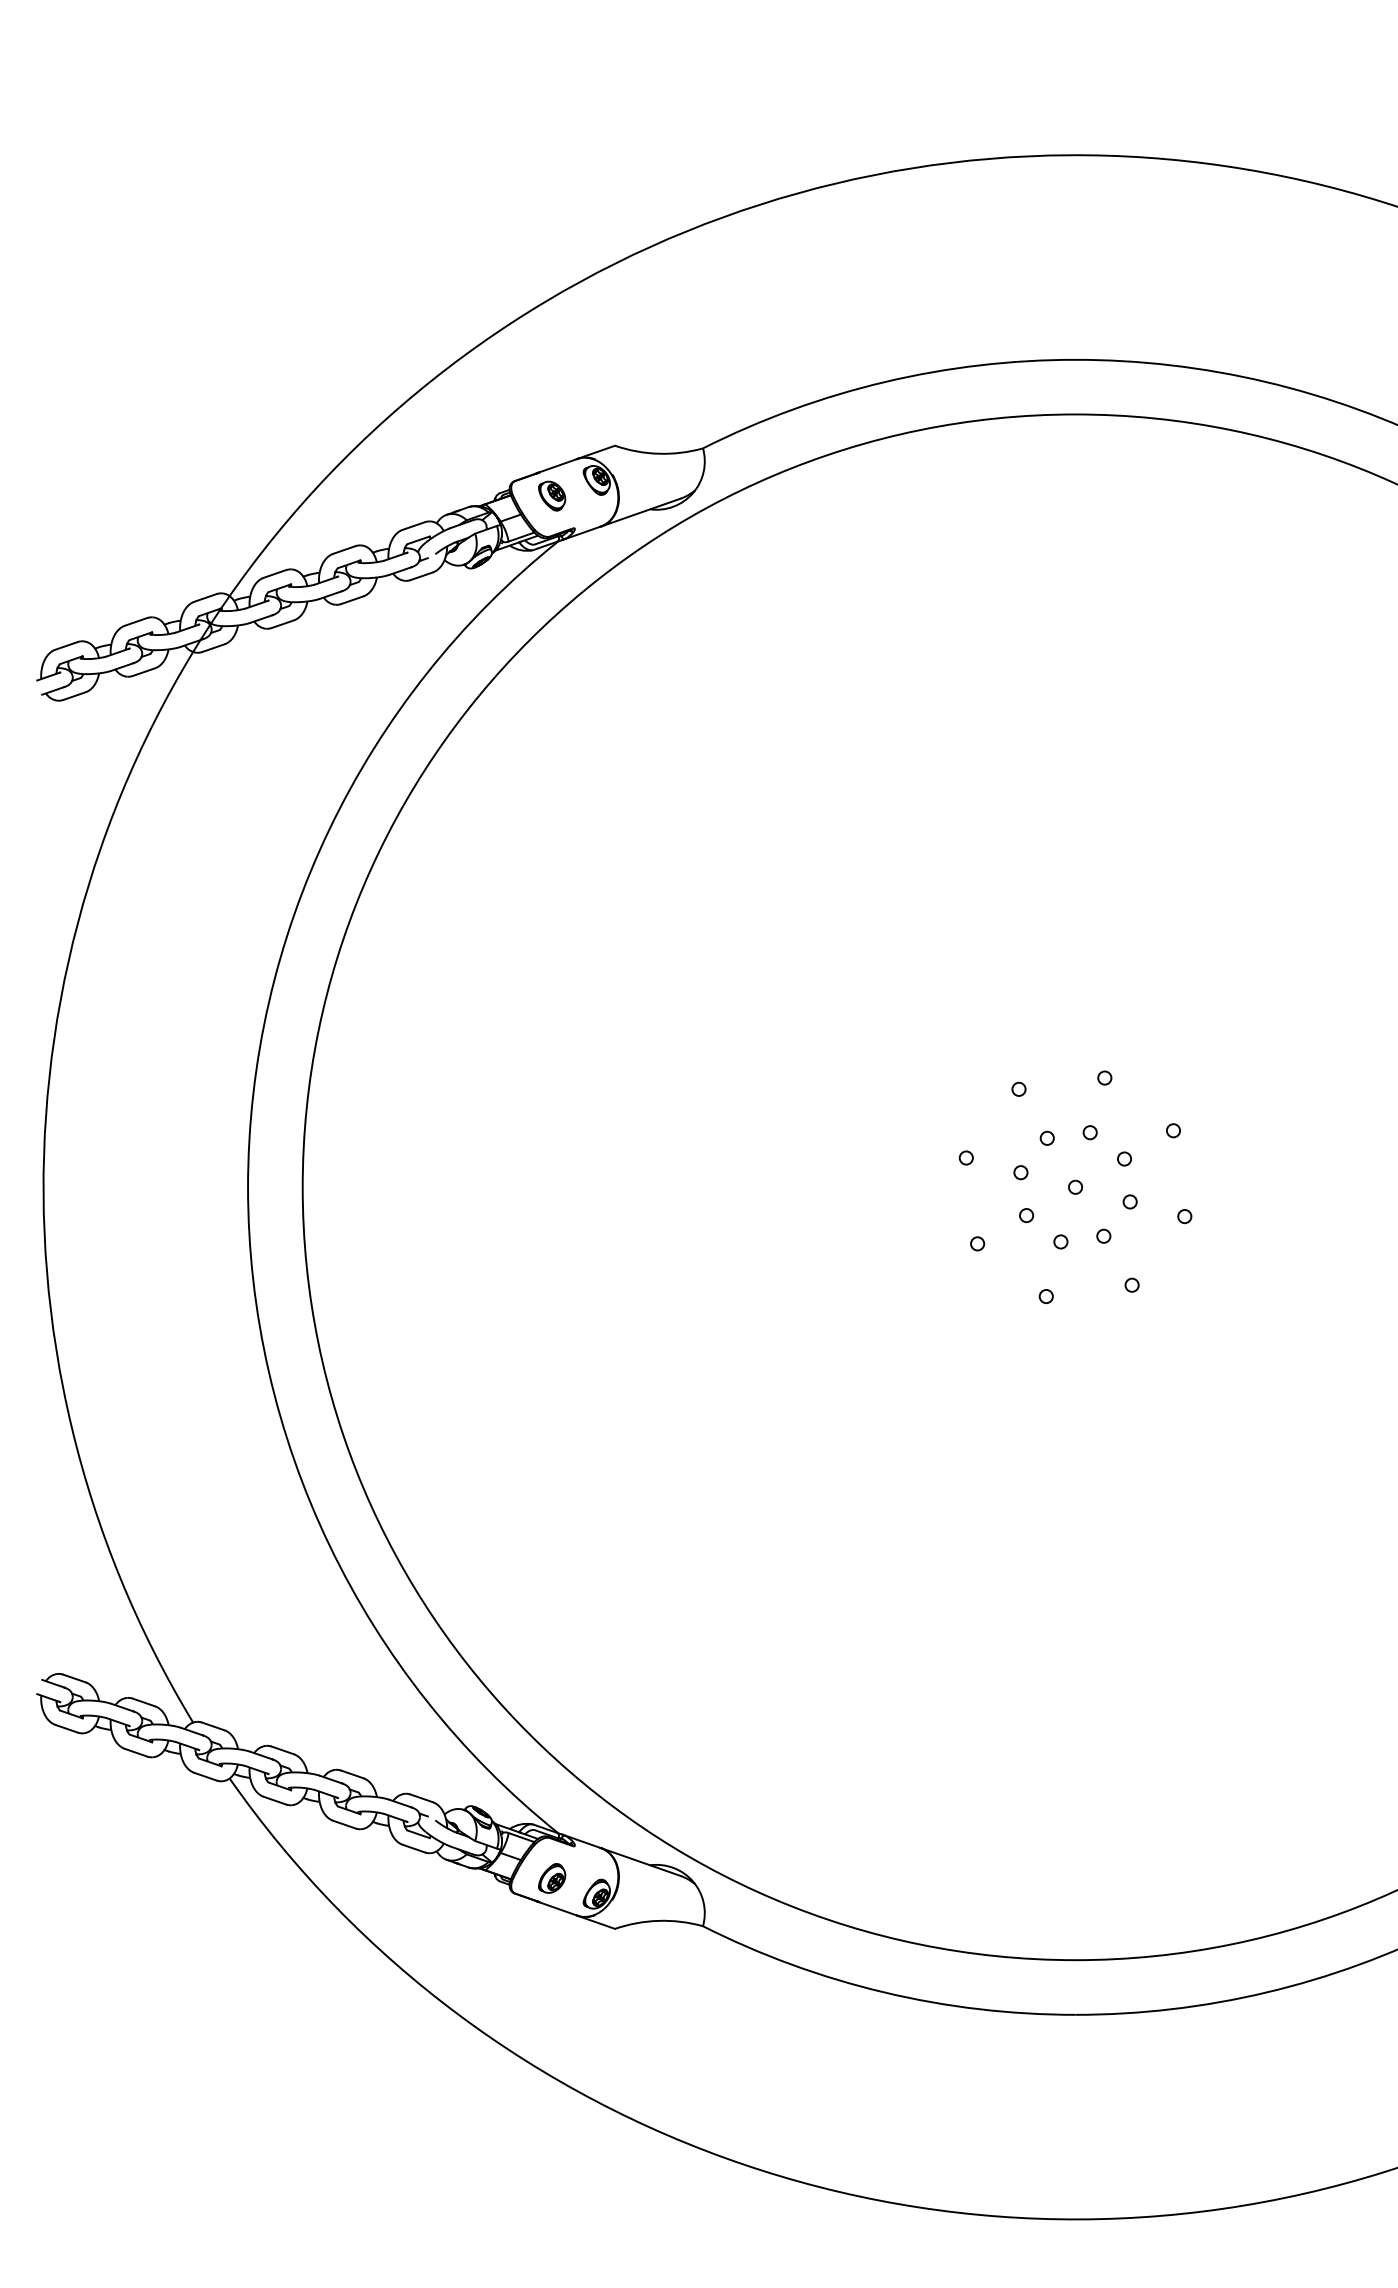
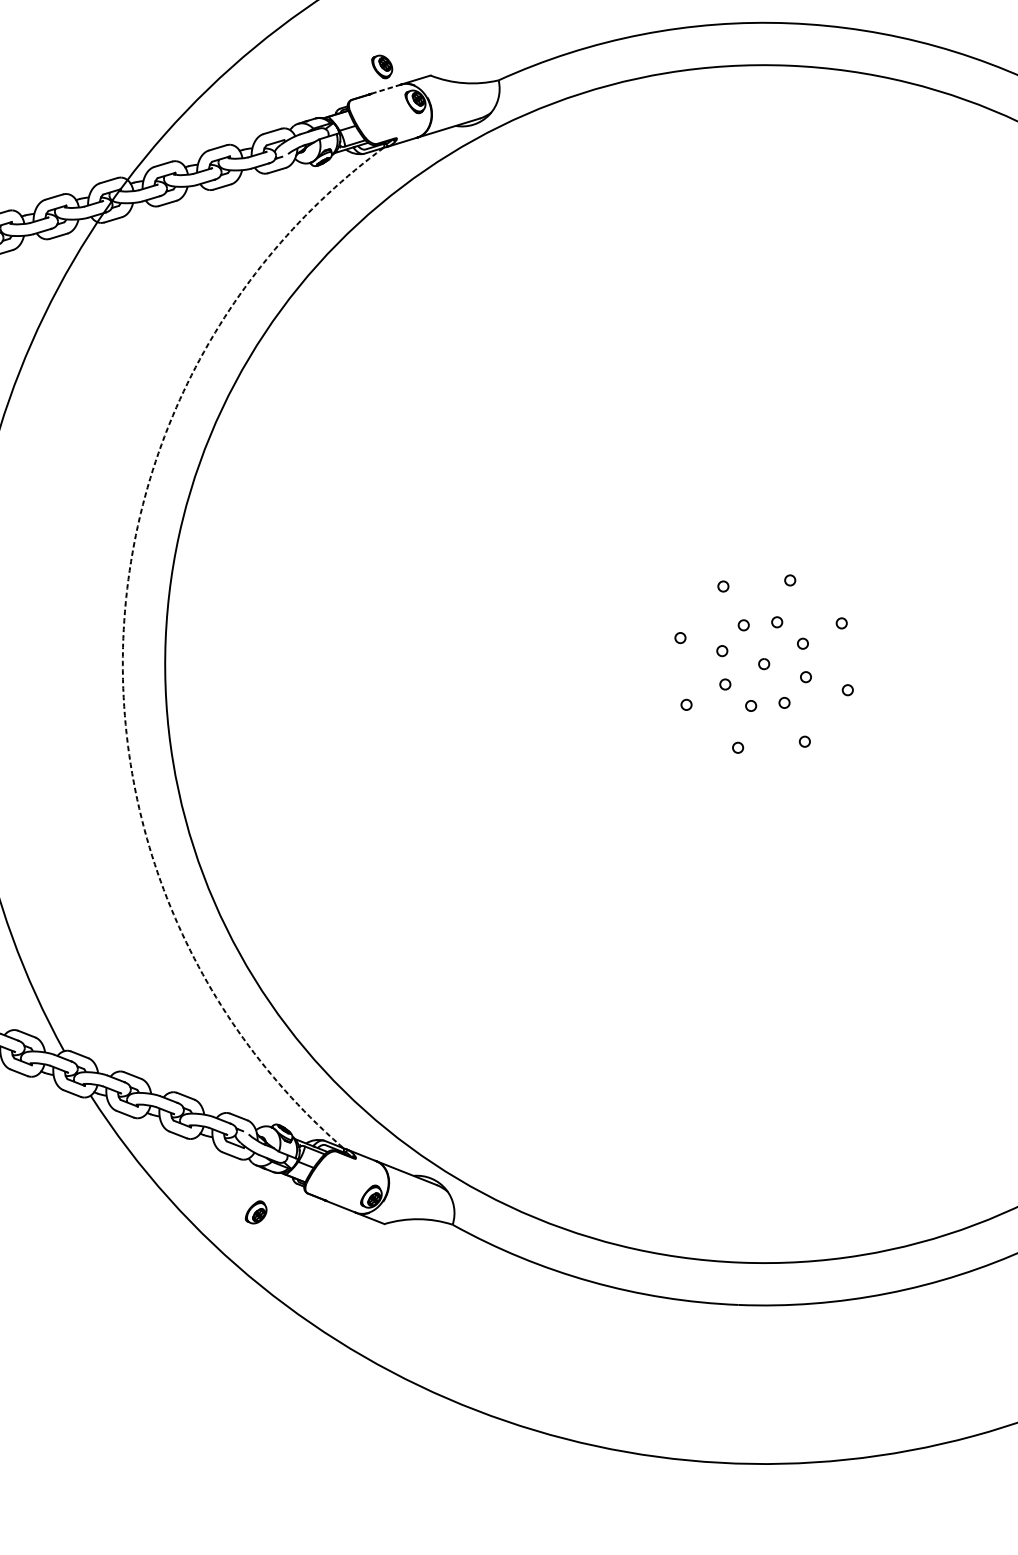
line: (557, 465) -> (385, 89), solid -> dashed
part: (552, 495) -> (382, 66), moved
arc: (248, 1187) -> (123, 638), solid -> dashed
part: (552, 1878) -> (256, 1212), moved

